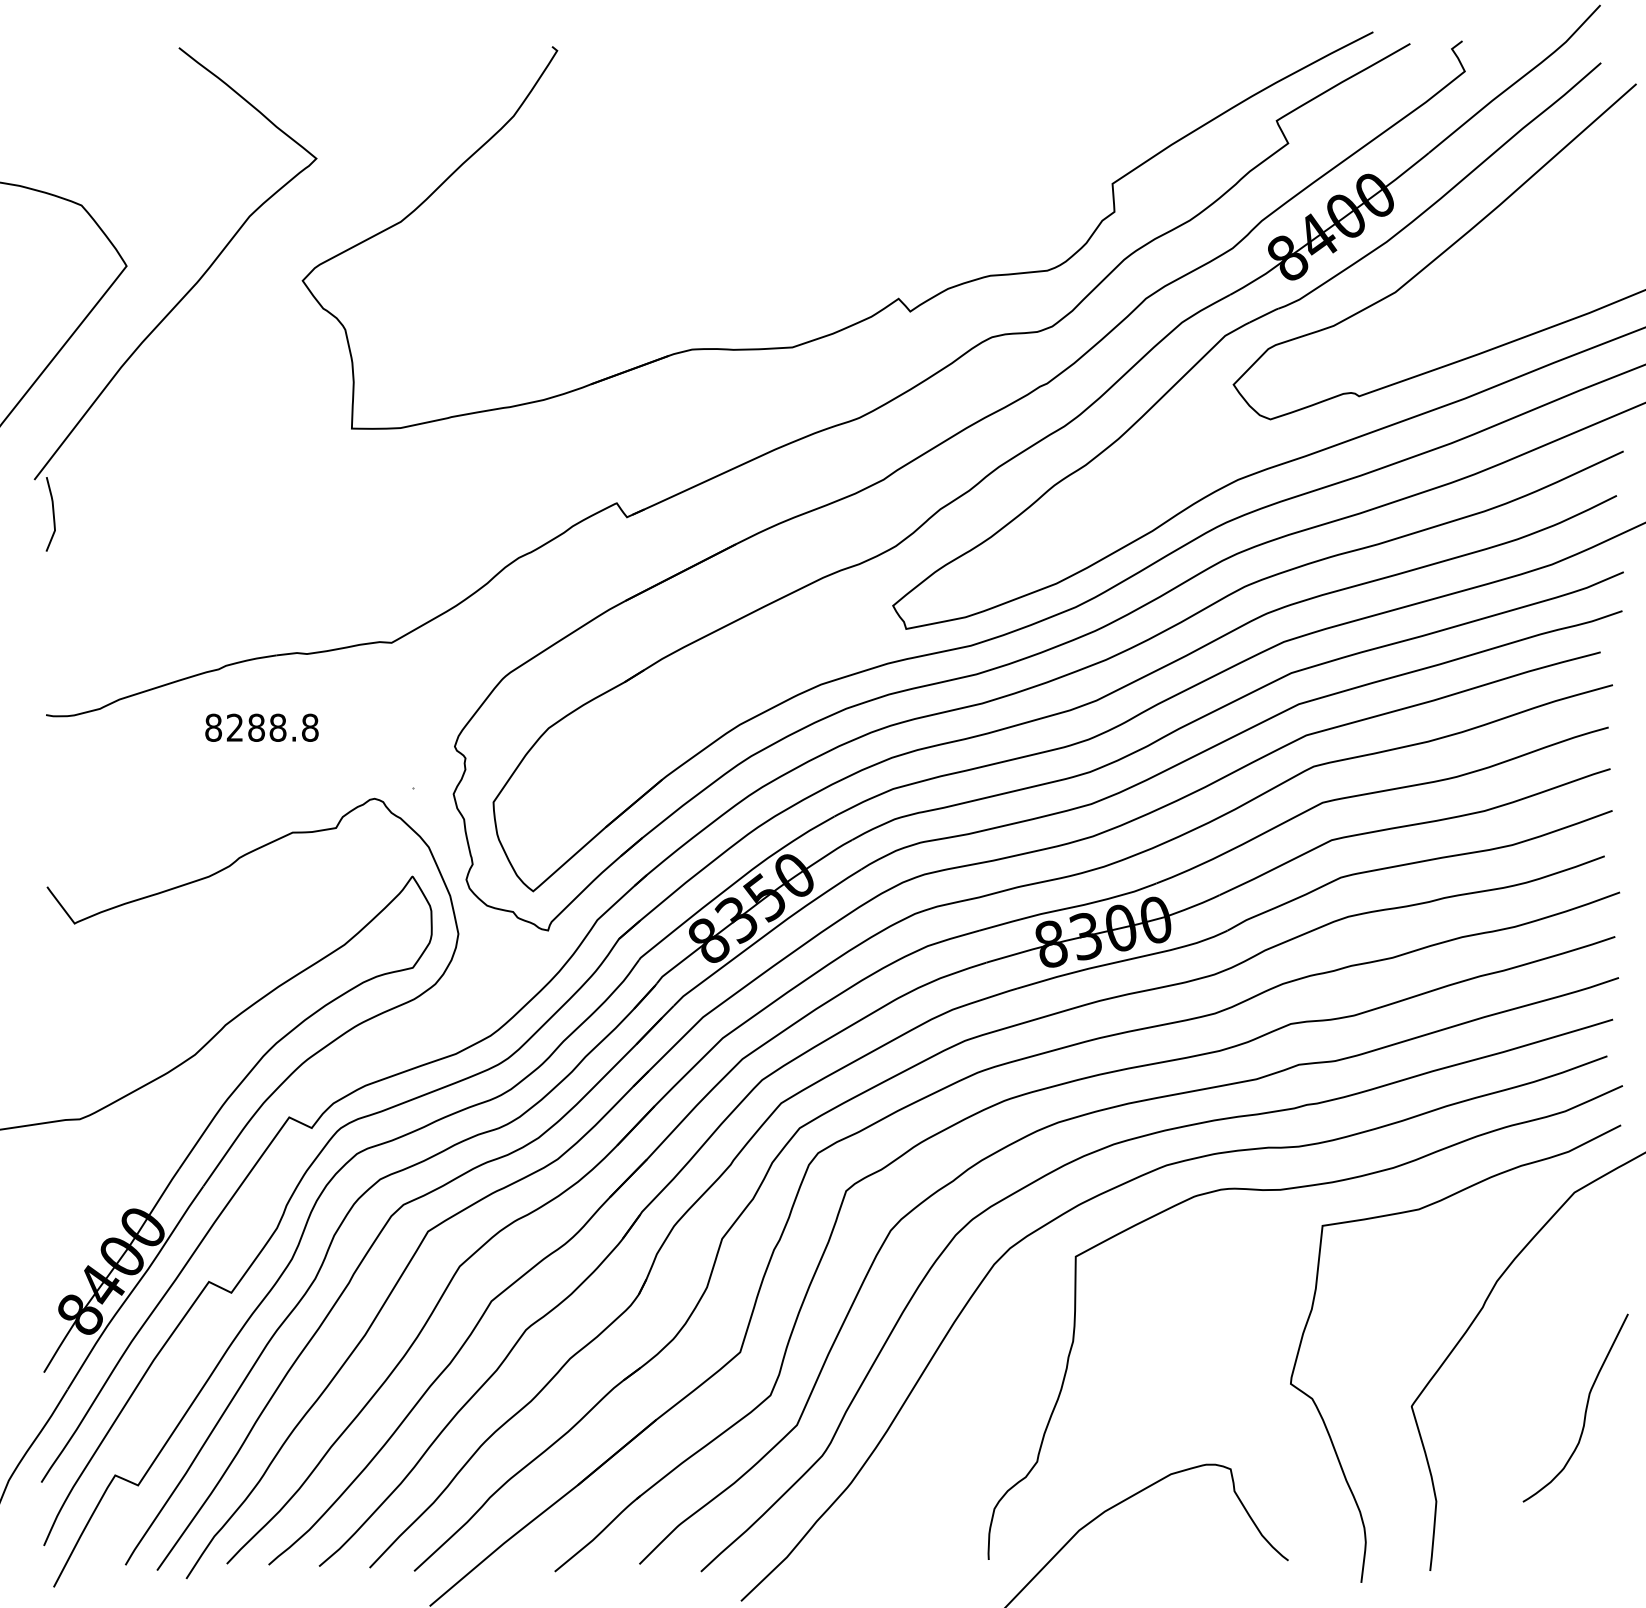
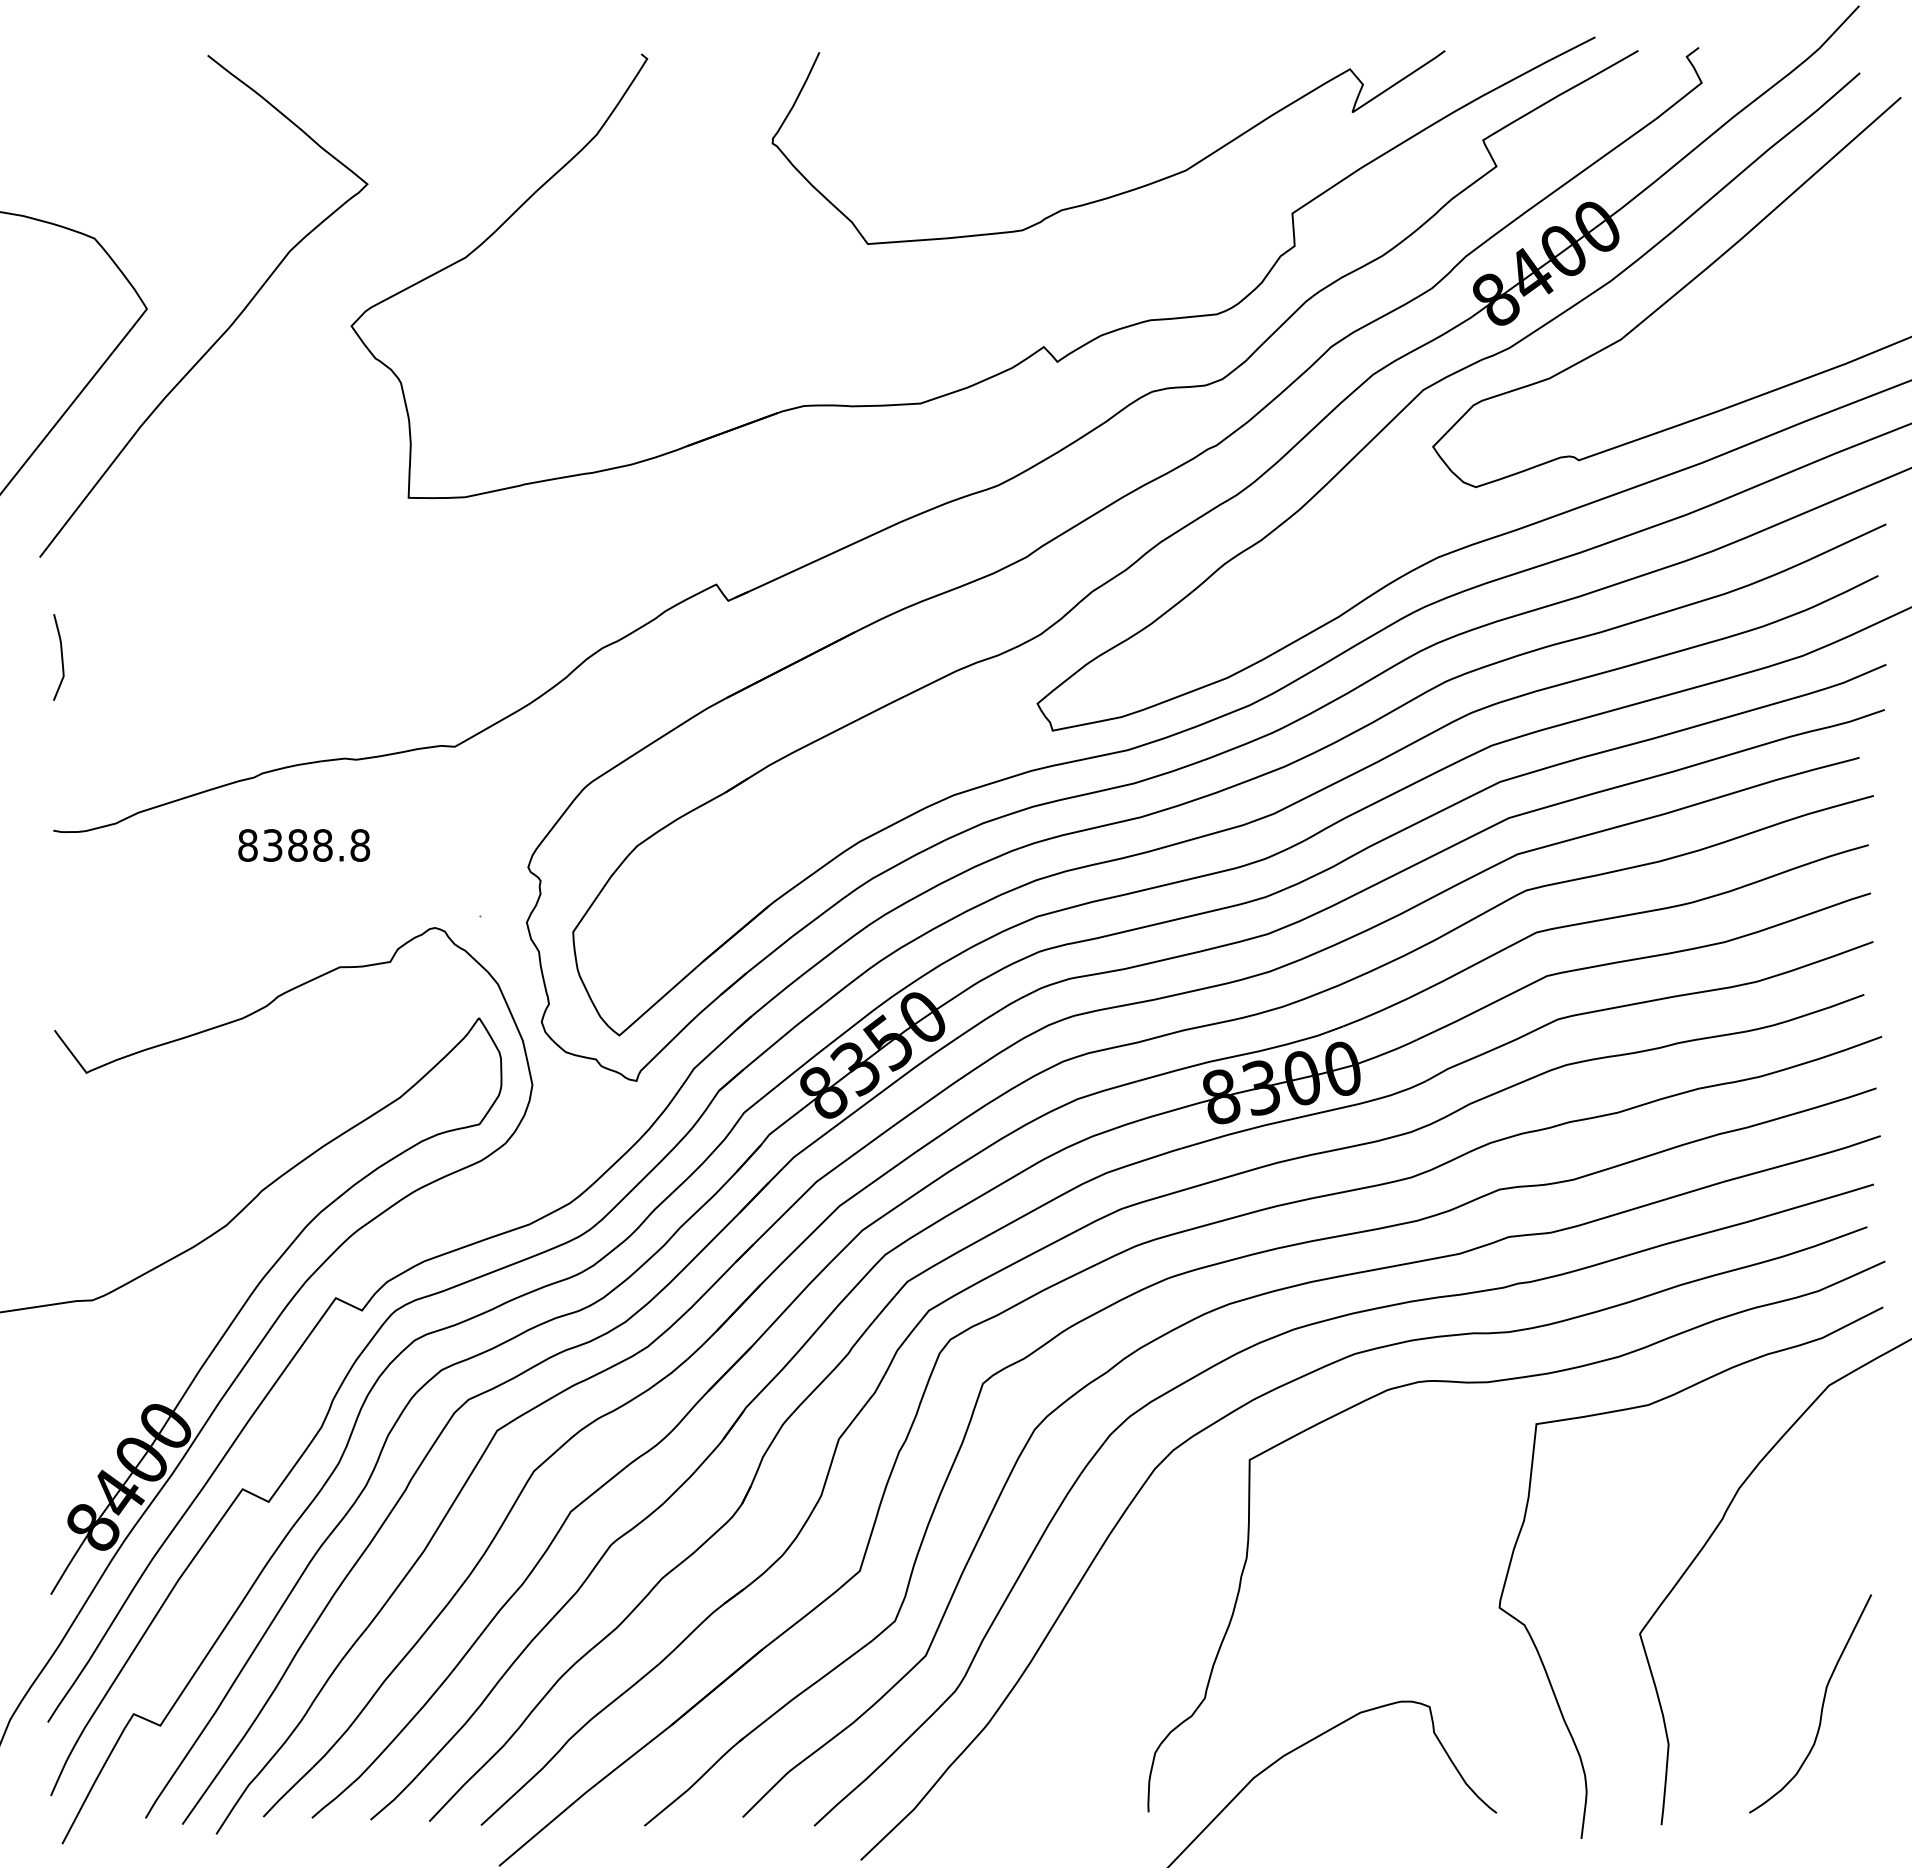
curve: (968, 164) -> (1124, 191), added
curve: (53, 514) -> (61, 657), moved
text: (234, 727) -> (272, 845), 8288.8 -> 8388.8
curve: (1585, 1410) -> (1821, 1706), moved

